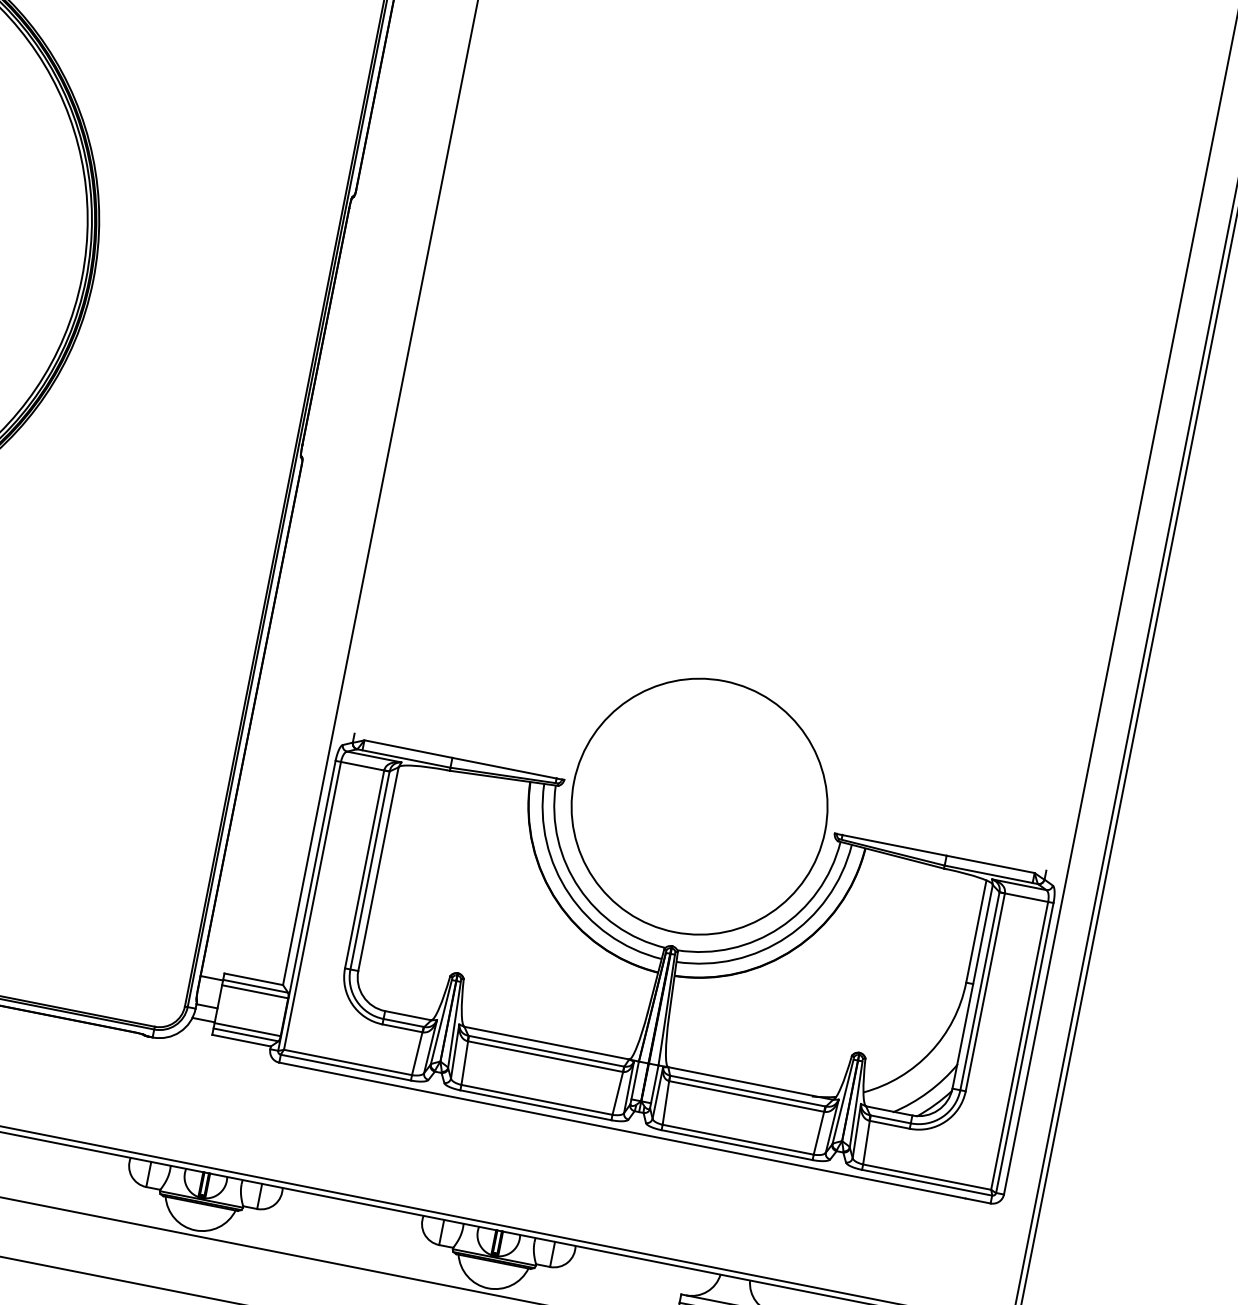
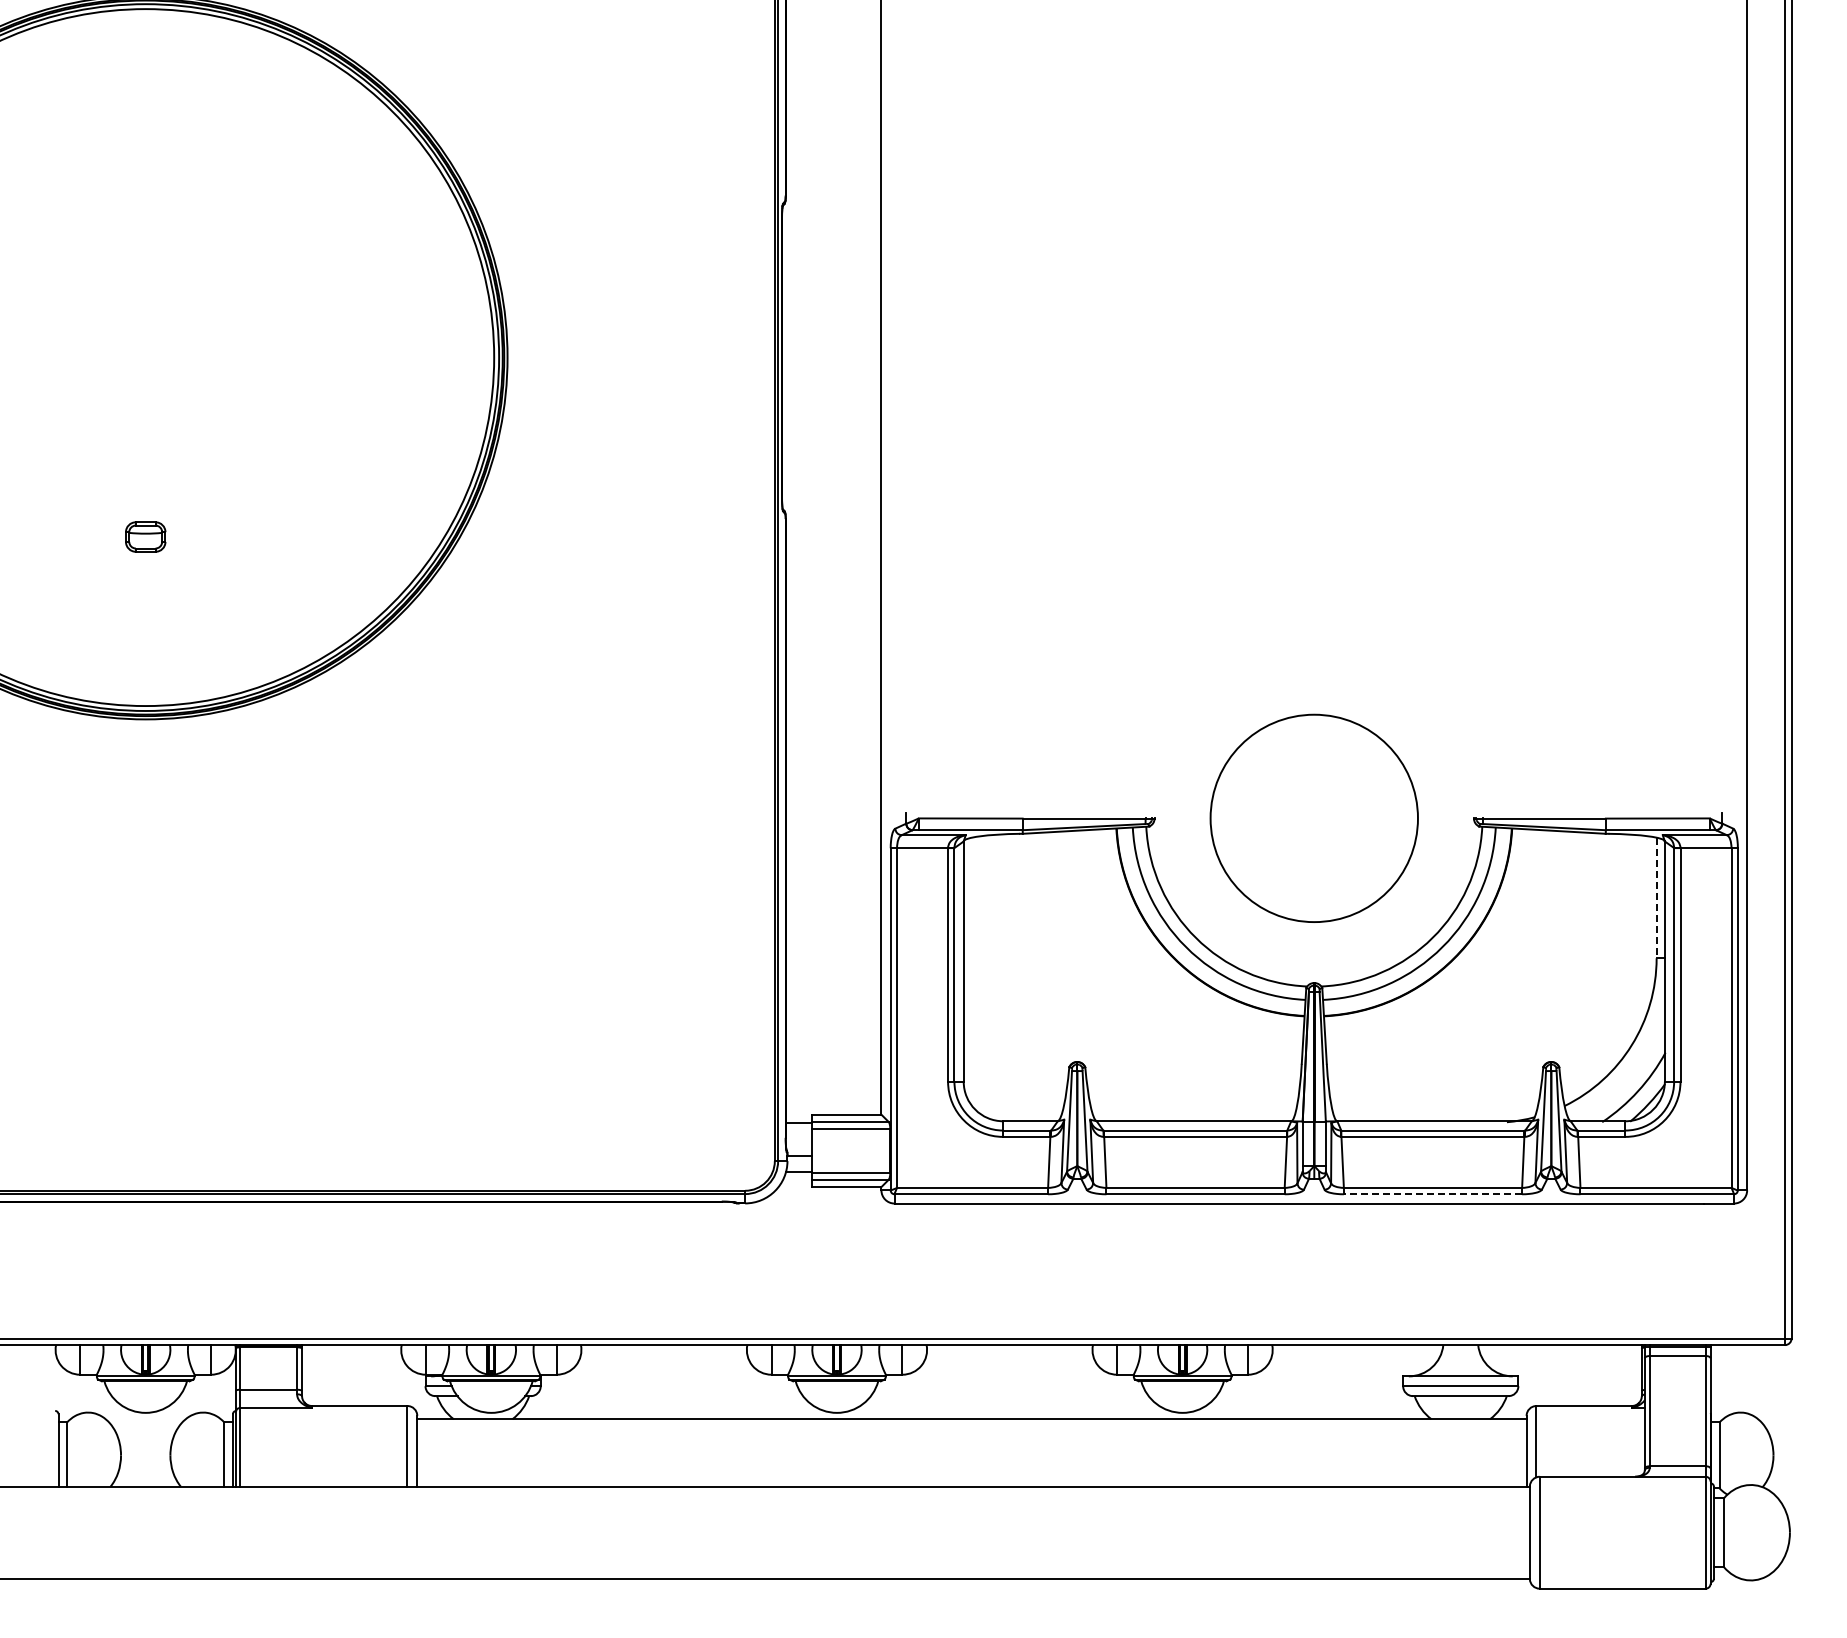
circle: (699, 806) -> (1314, 818), size x0.7
line: (976, 931) -> (1656, 898), solid -> dashed
line: (736, 1145) -> (1432, 1194), solid -> dashed

